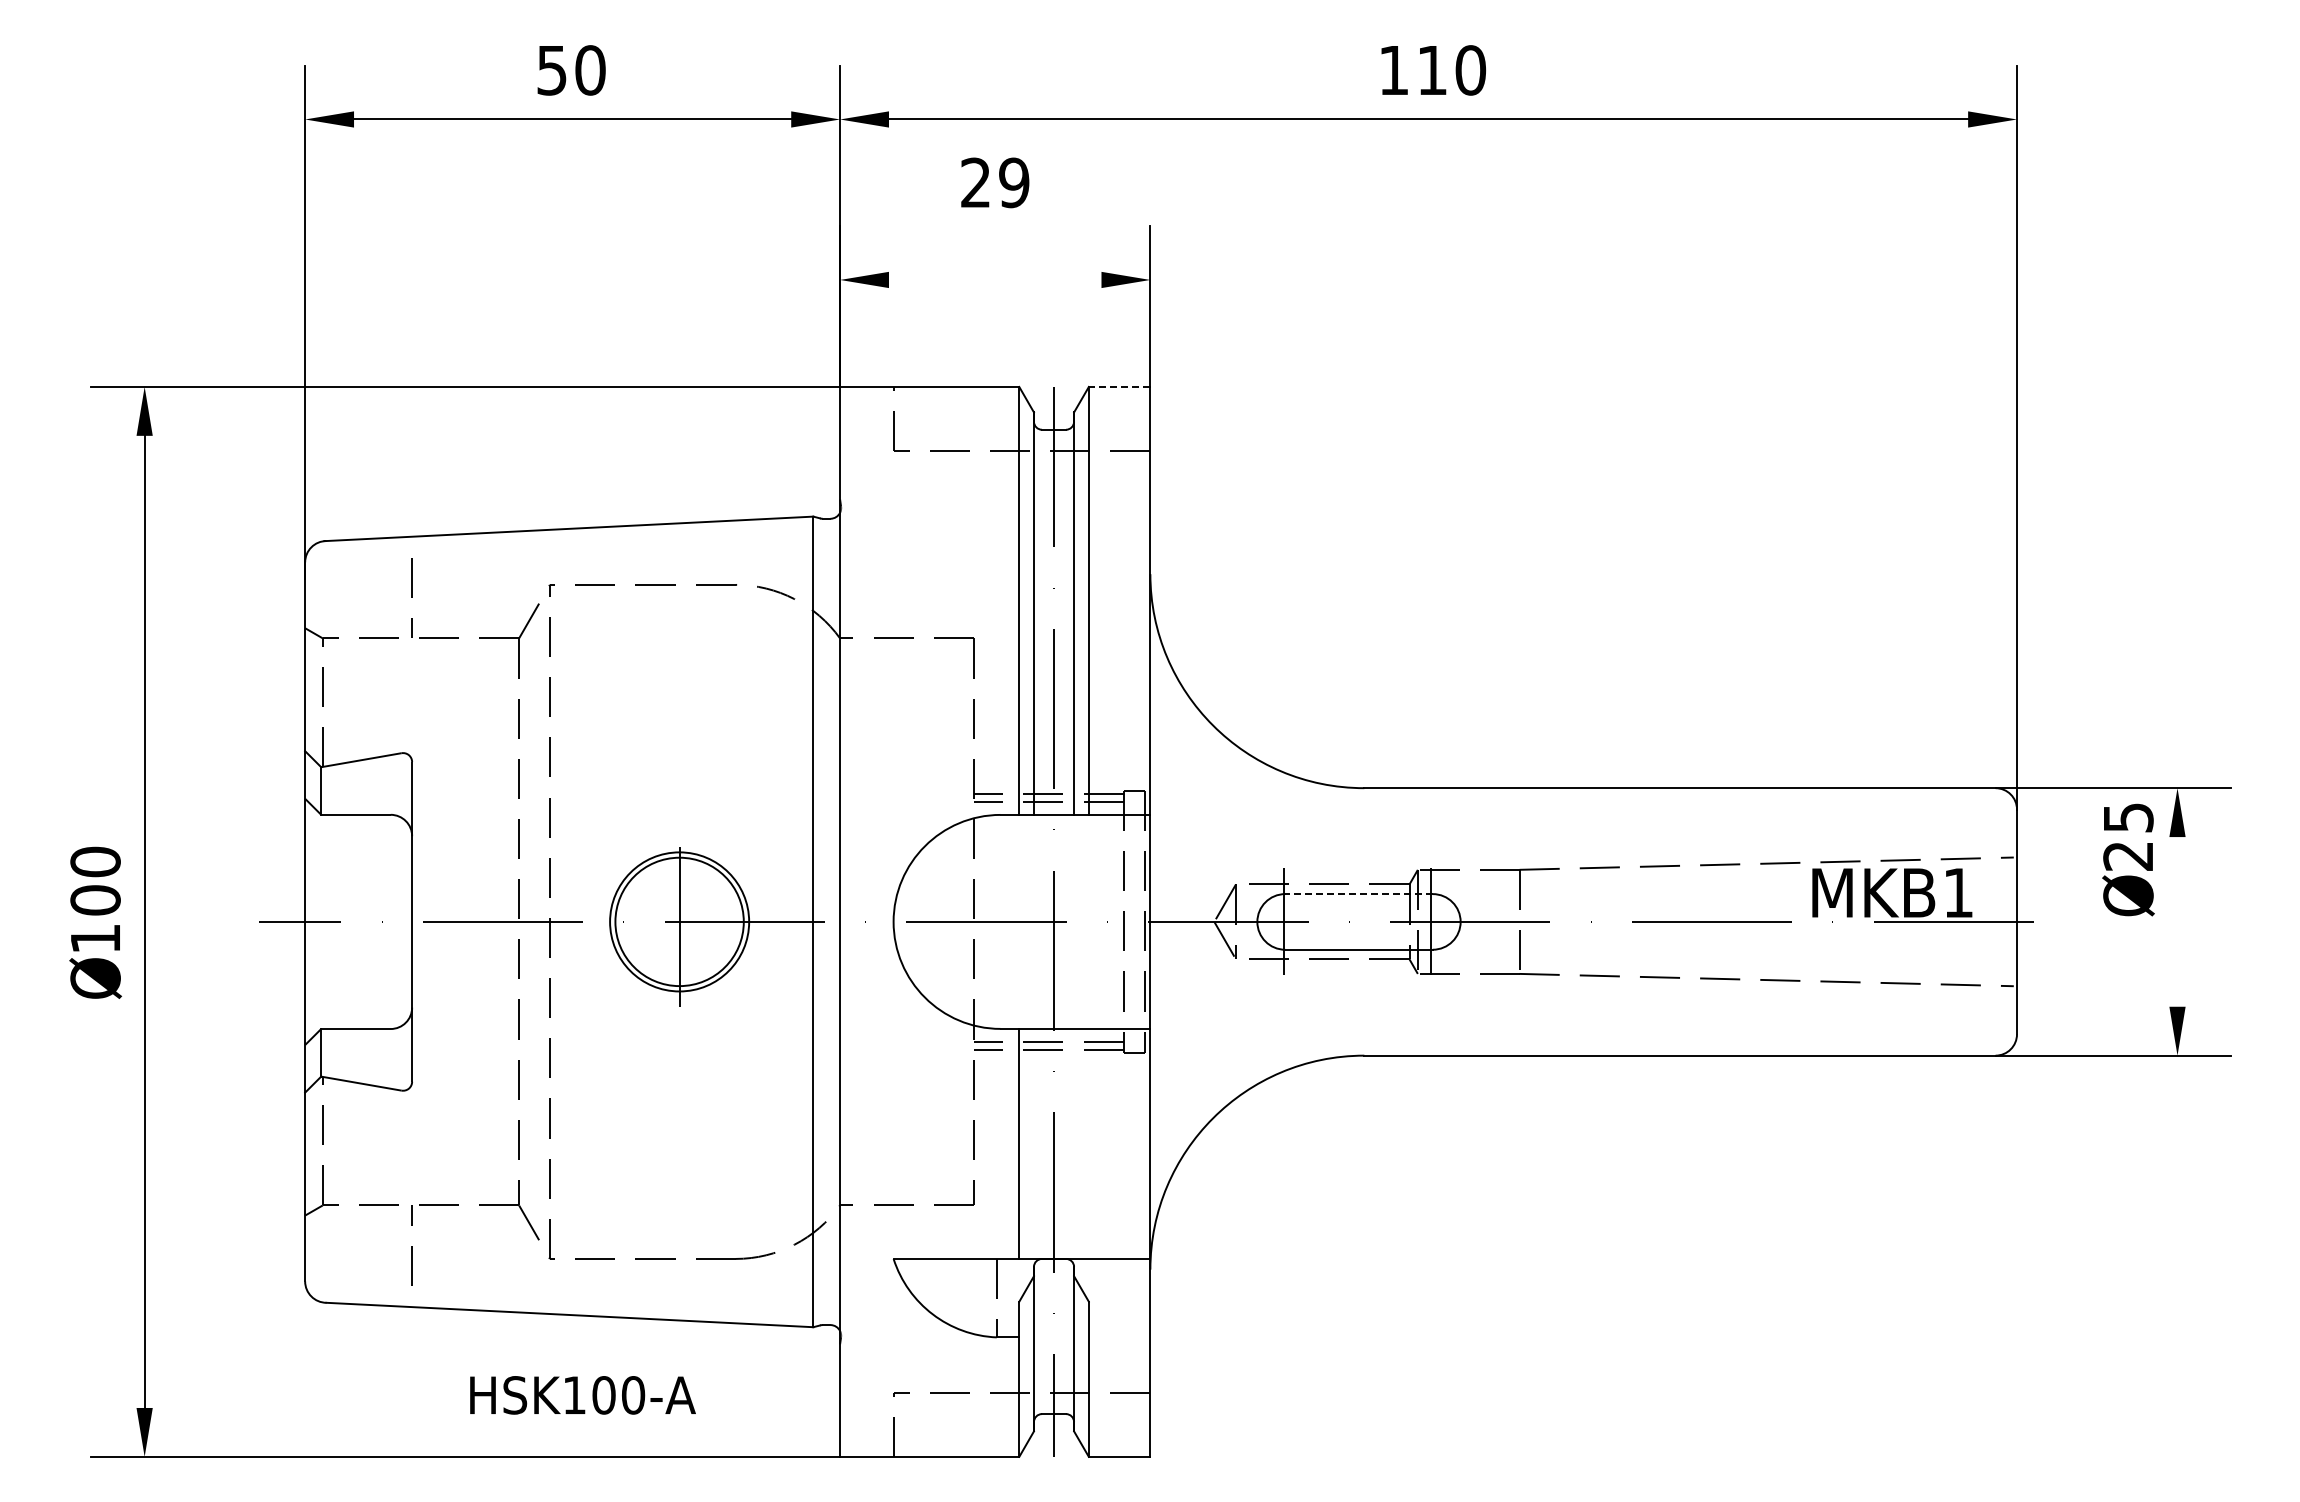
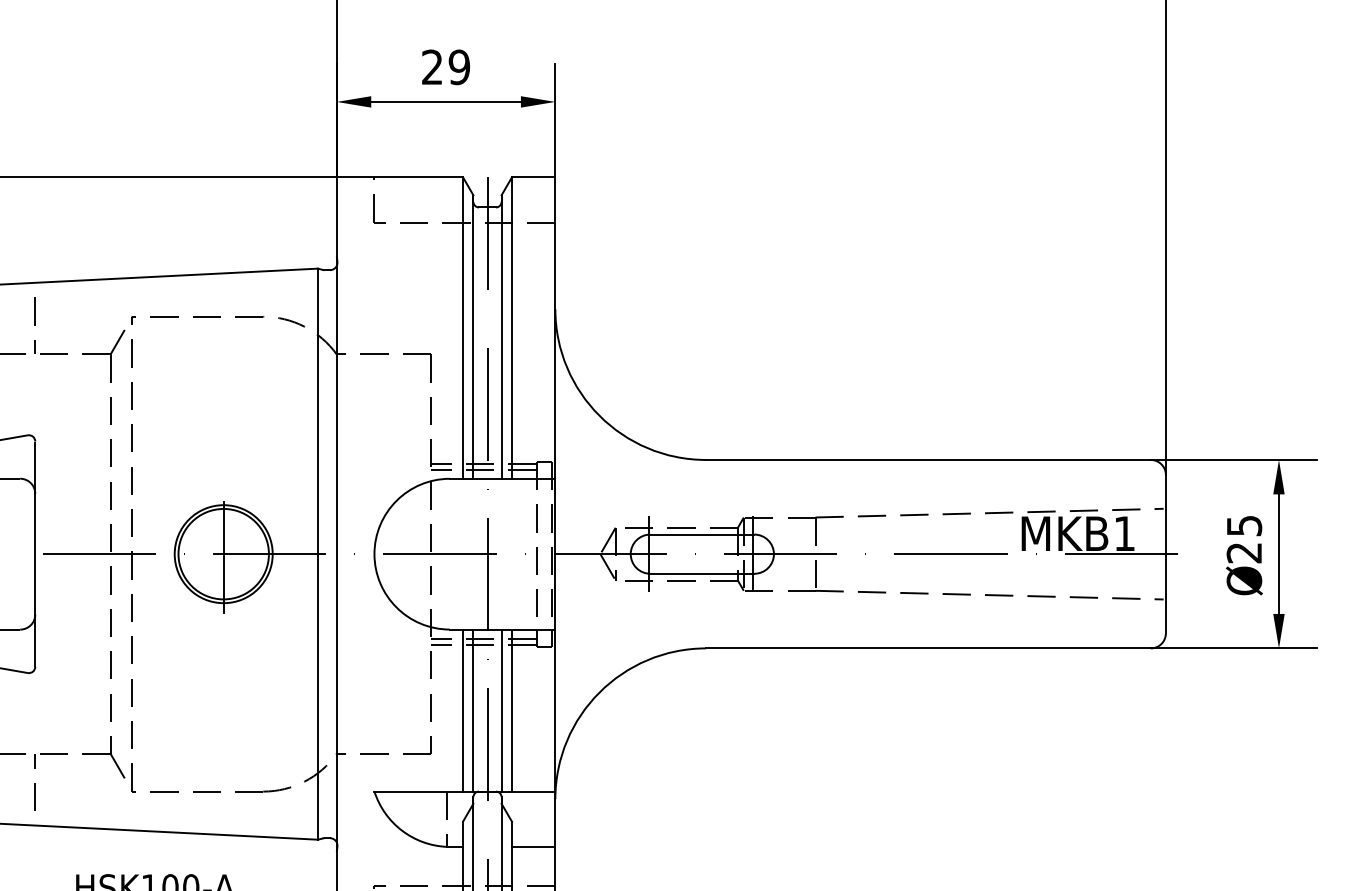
text: (995, 182) -> (446, 67), moved
line: (995, 279) -> (446, 101), added
line: (1119, 386) -> (533, 176), dashed -> solid
text: (2128, 859) -> (1244, 555), moved
line: (1359, 894) -> (702, 534), dashed -> solid
line: (2177, 921) -> (1278, 553), added
line: (1033, 1143) -> (473, 710), added
line: (1074, 1143) -> (501, 710), added
line: (1088, 1143) -> (511, 710), added
line: (1119, 1337) -> (533, 846), added

